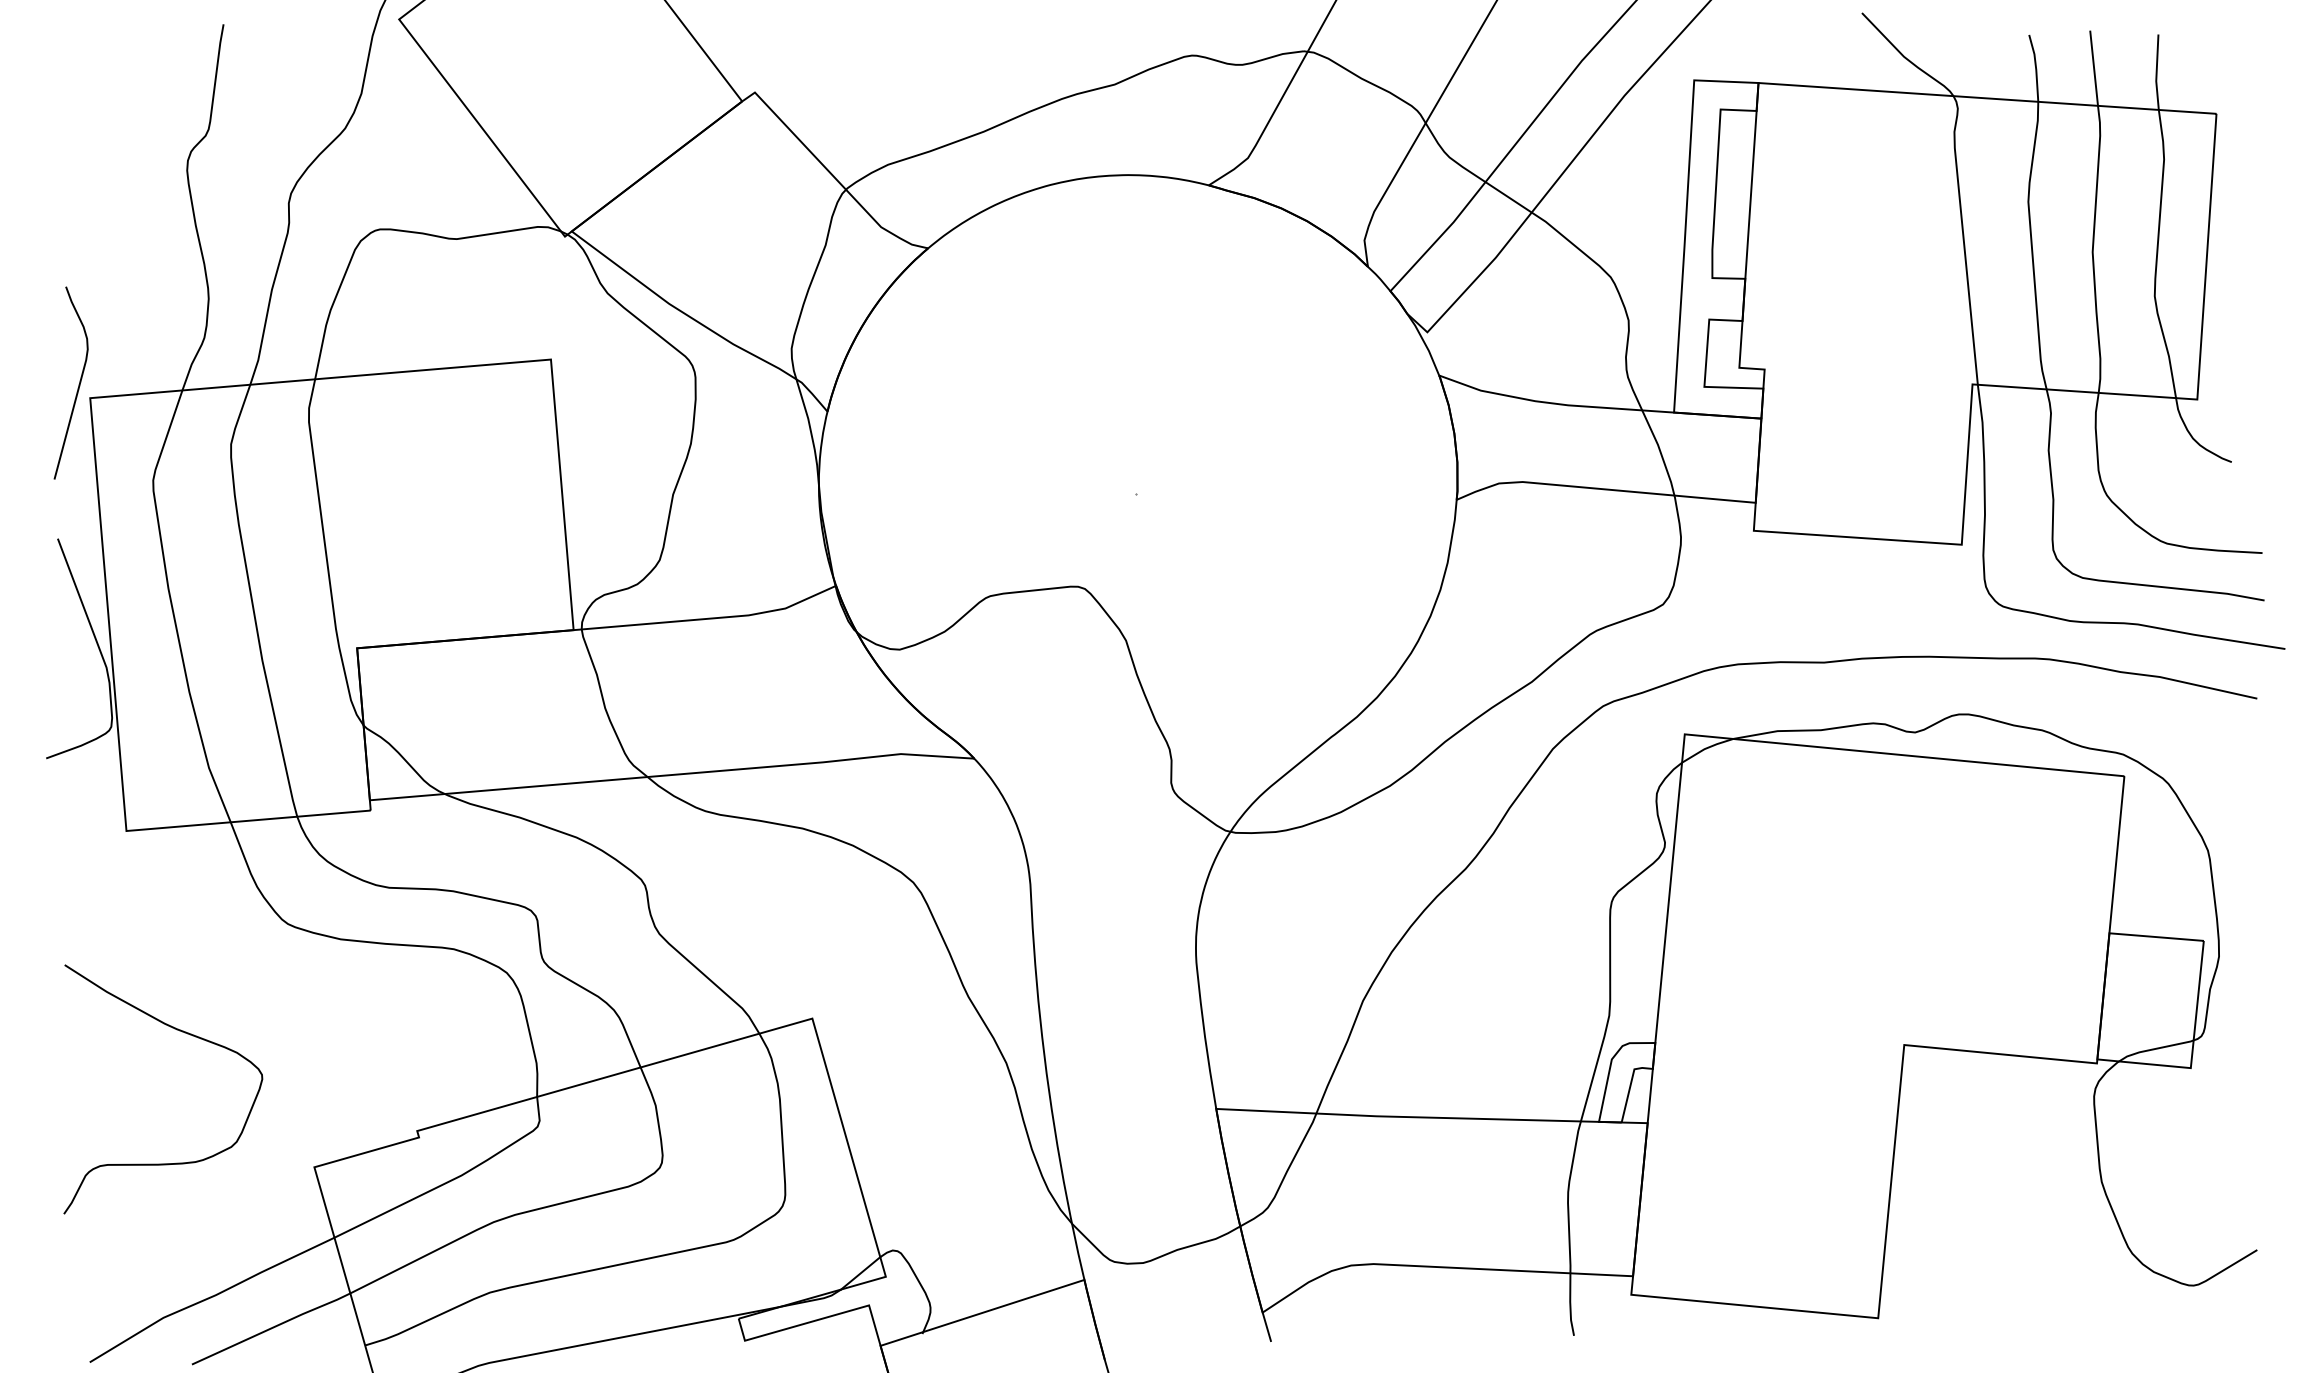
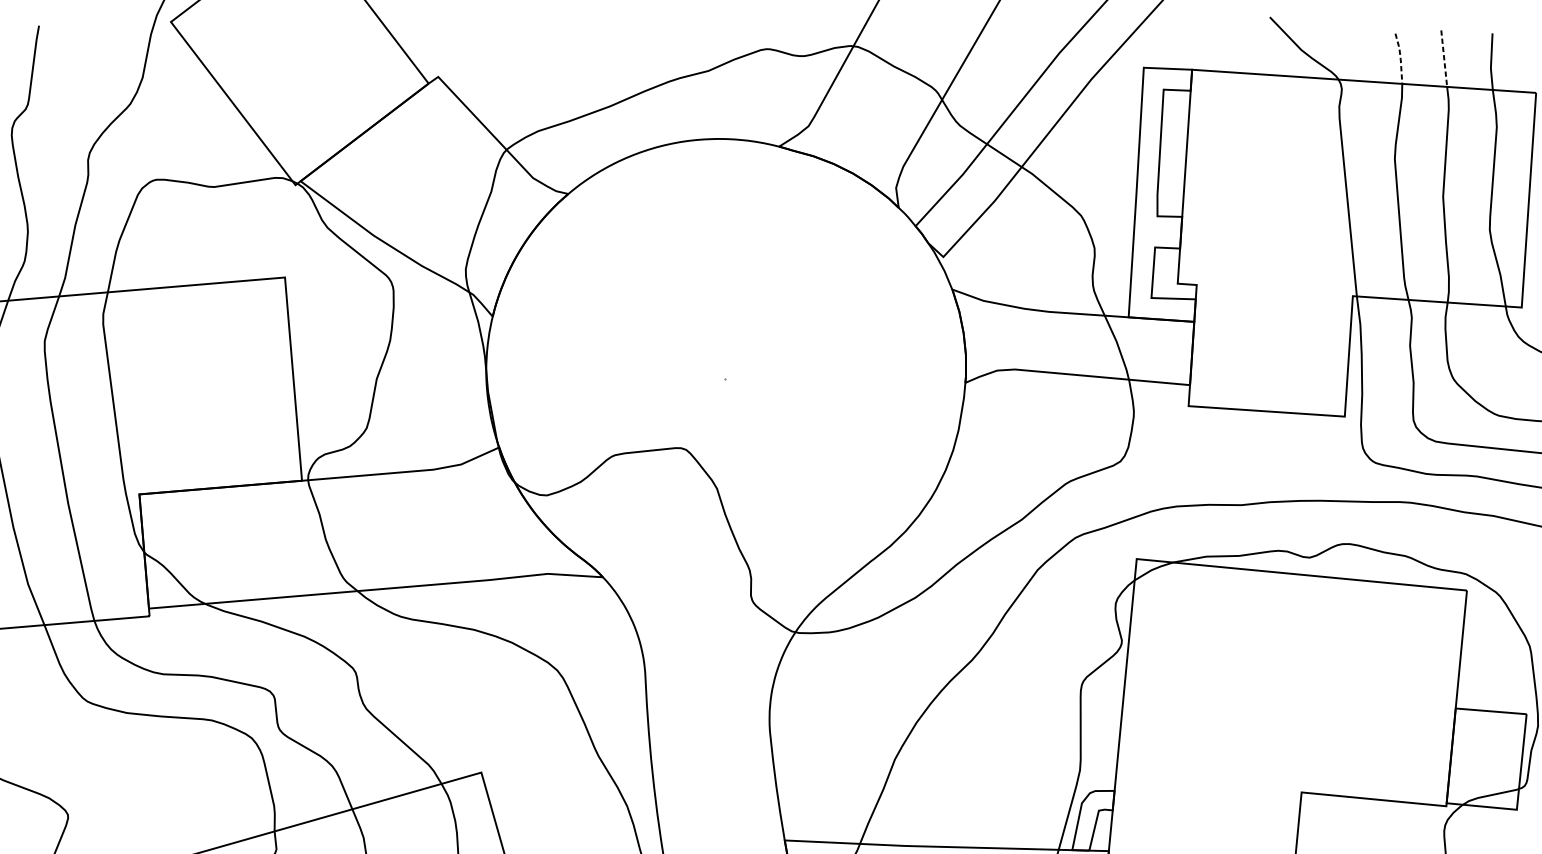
line: (2036, 68) -> (1400, 58), solid -> dashed
line: (2094, 68) -> (1444, 58), solid -> dashed

